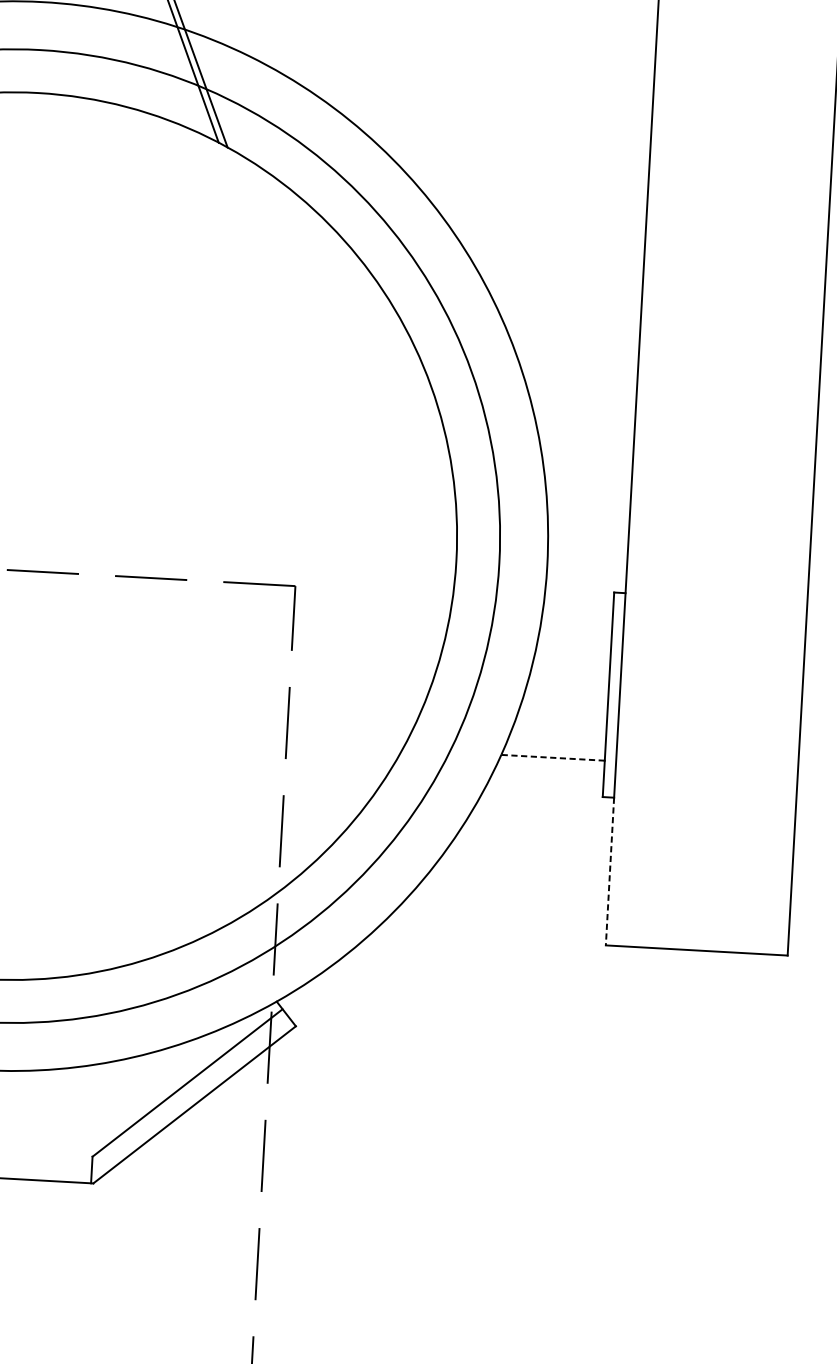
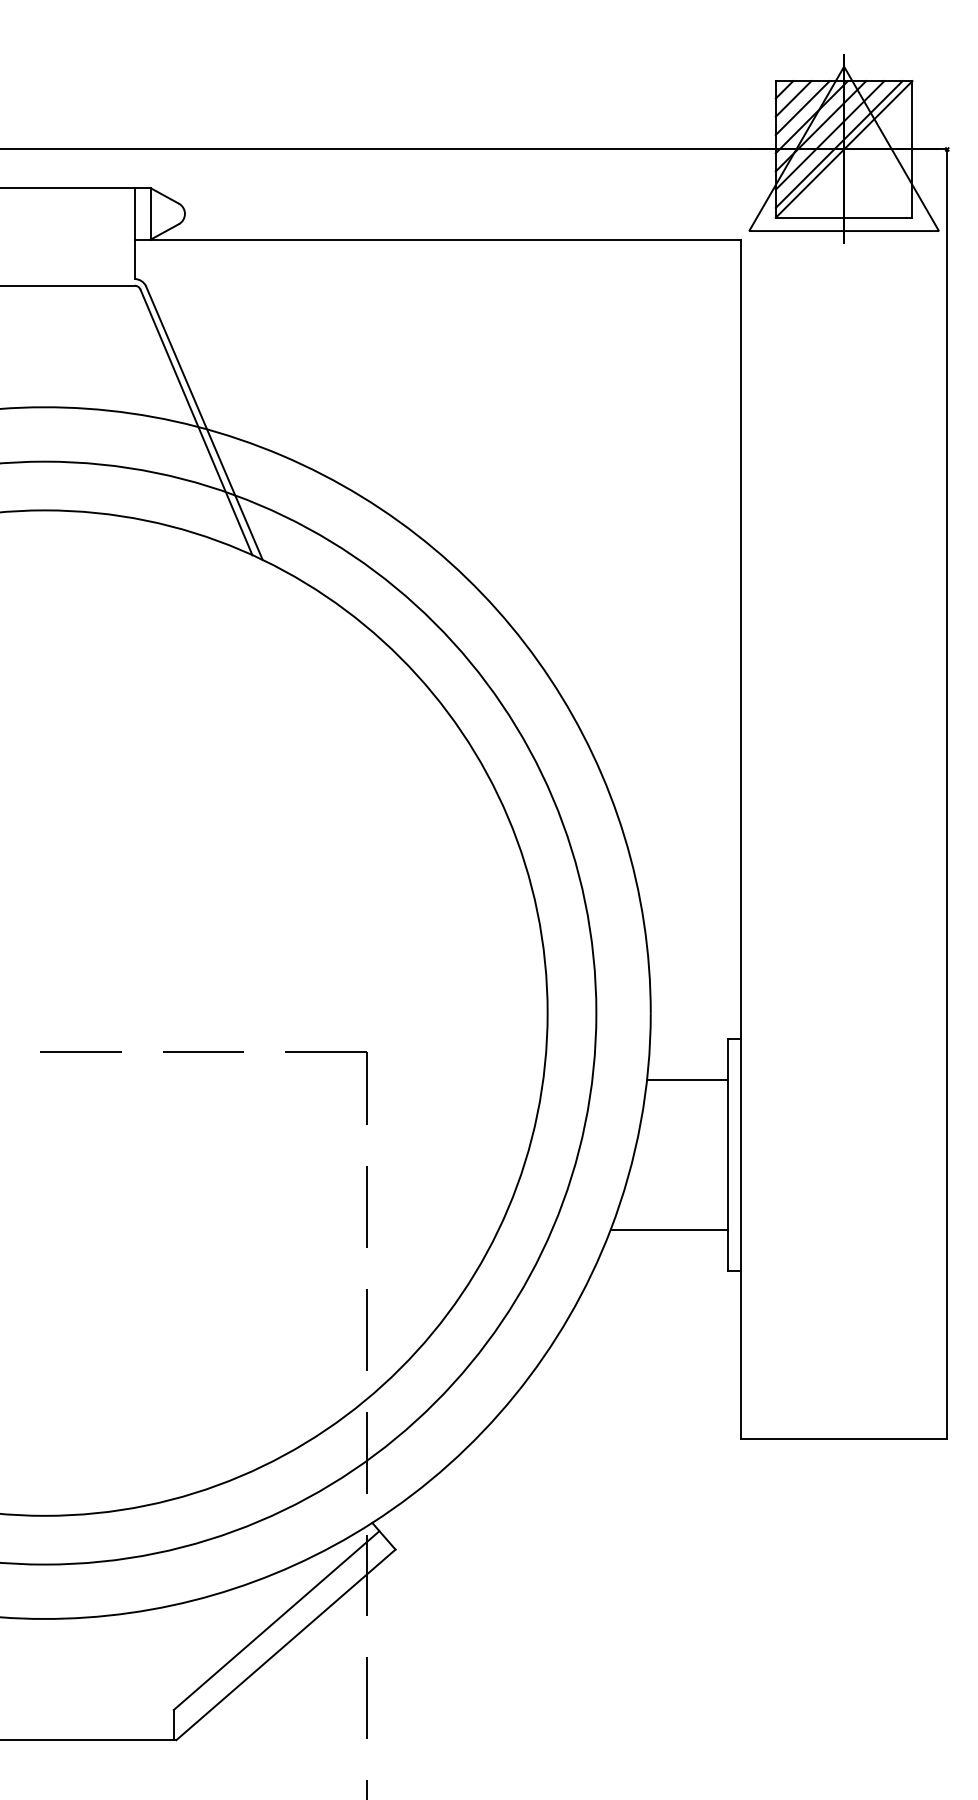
line: (576, 627) -> (687, 1080), added
line: (553, 757) -> (669, 1229), dashed -> solid
line: (610, 871) -> (741, 1354), dashed -> solid

